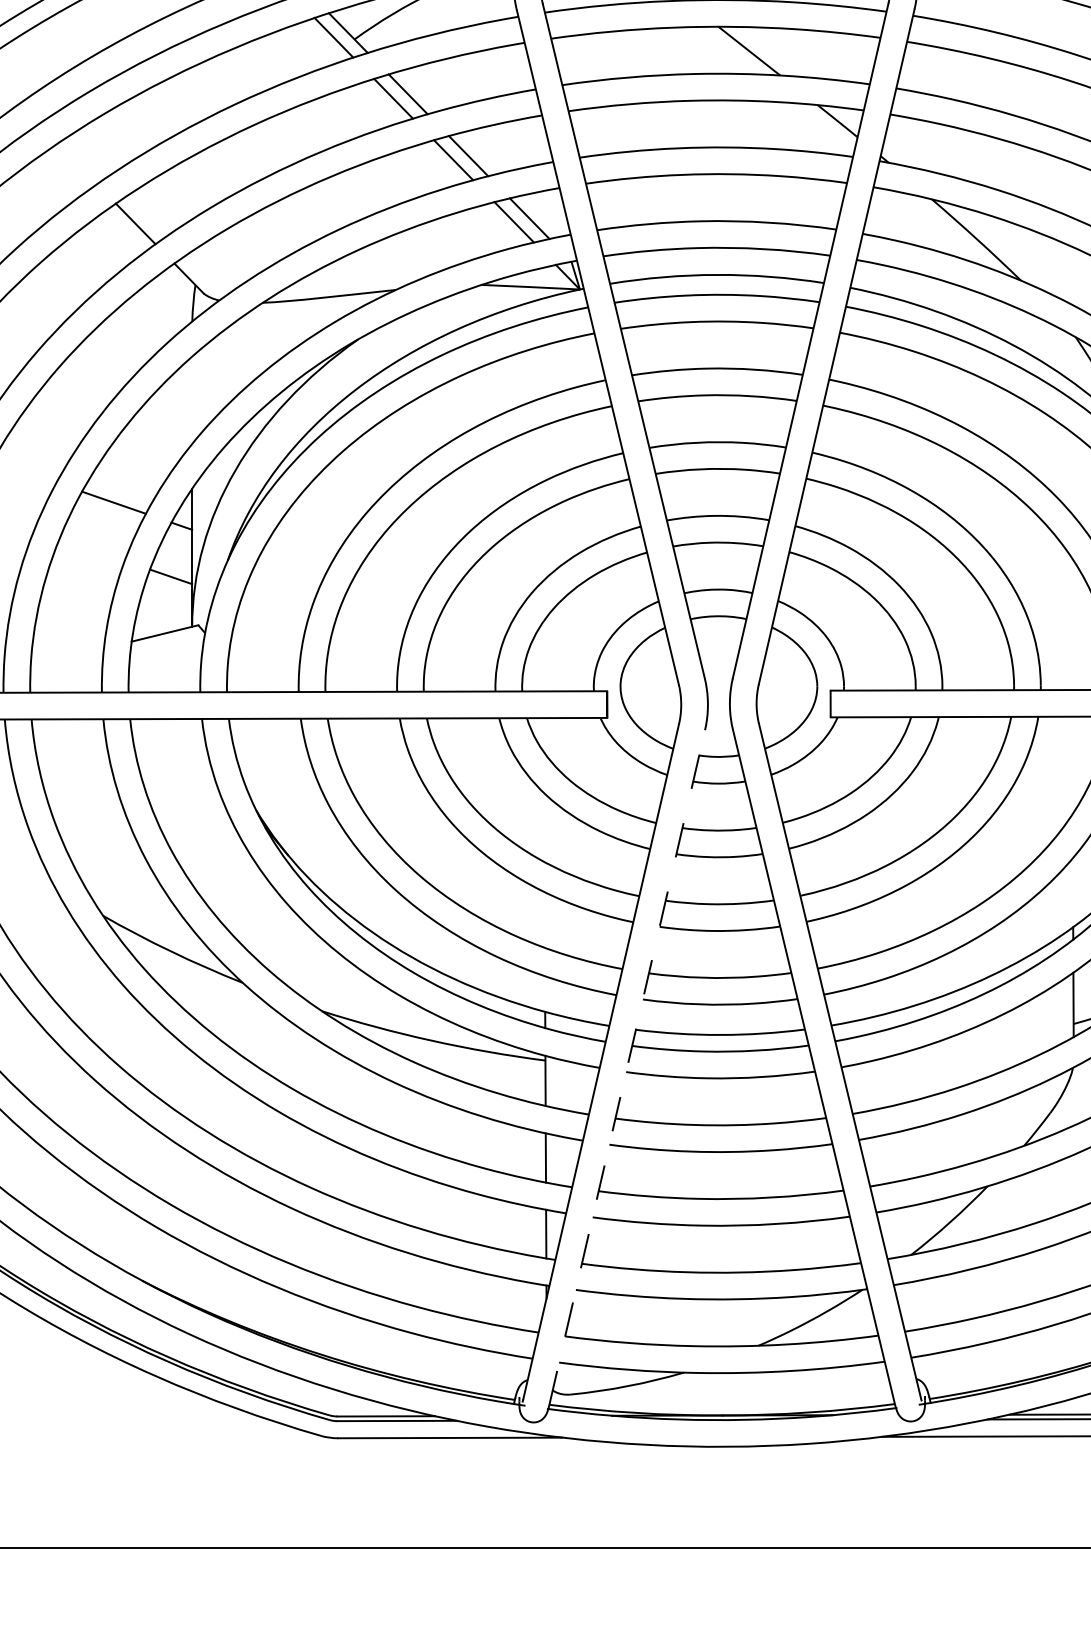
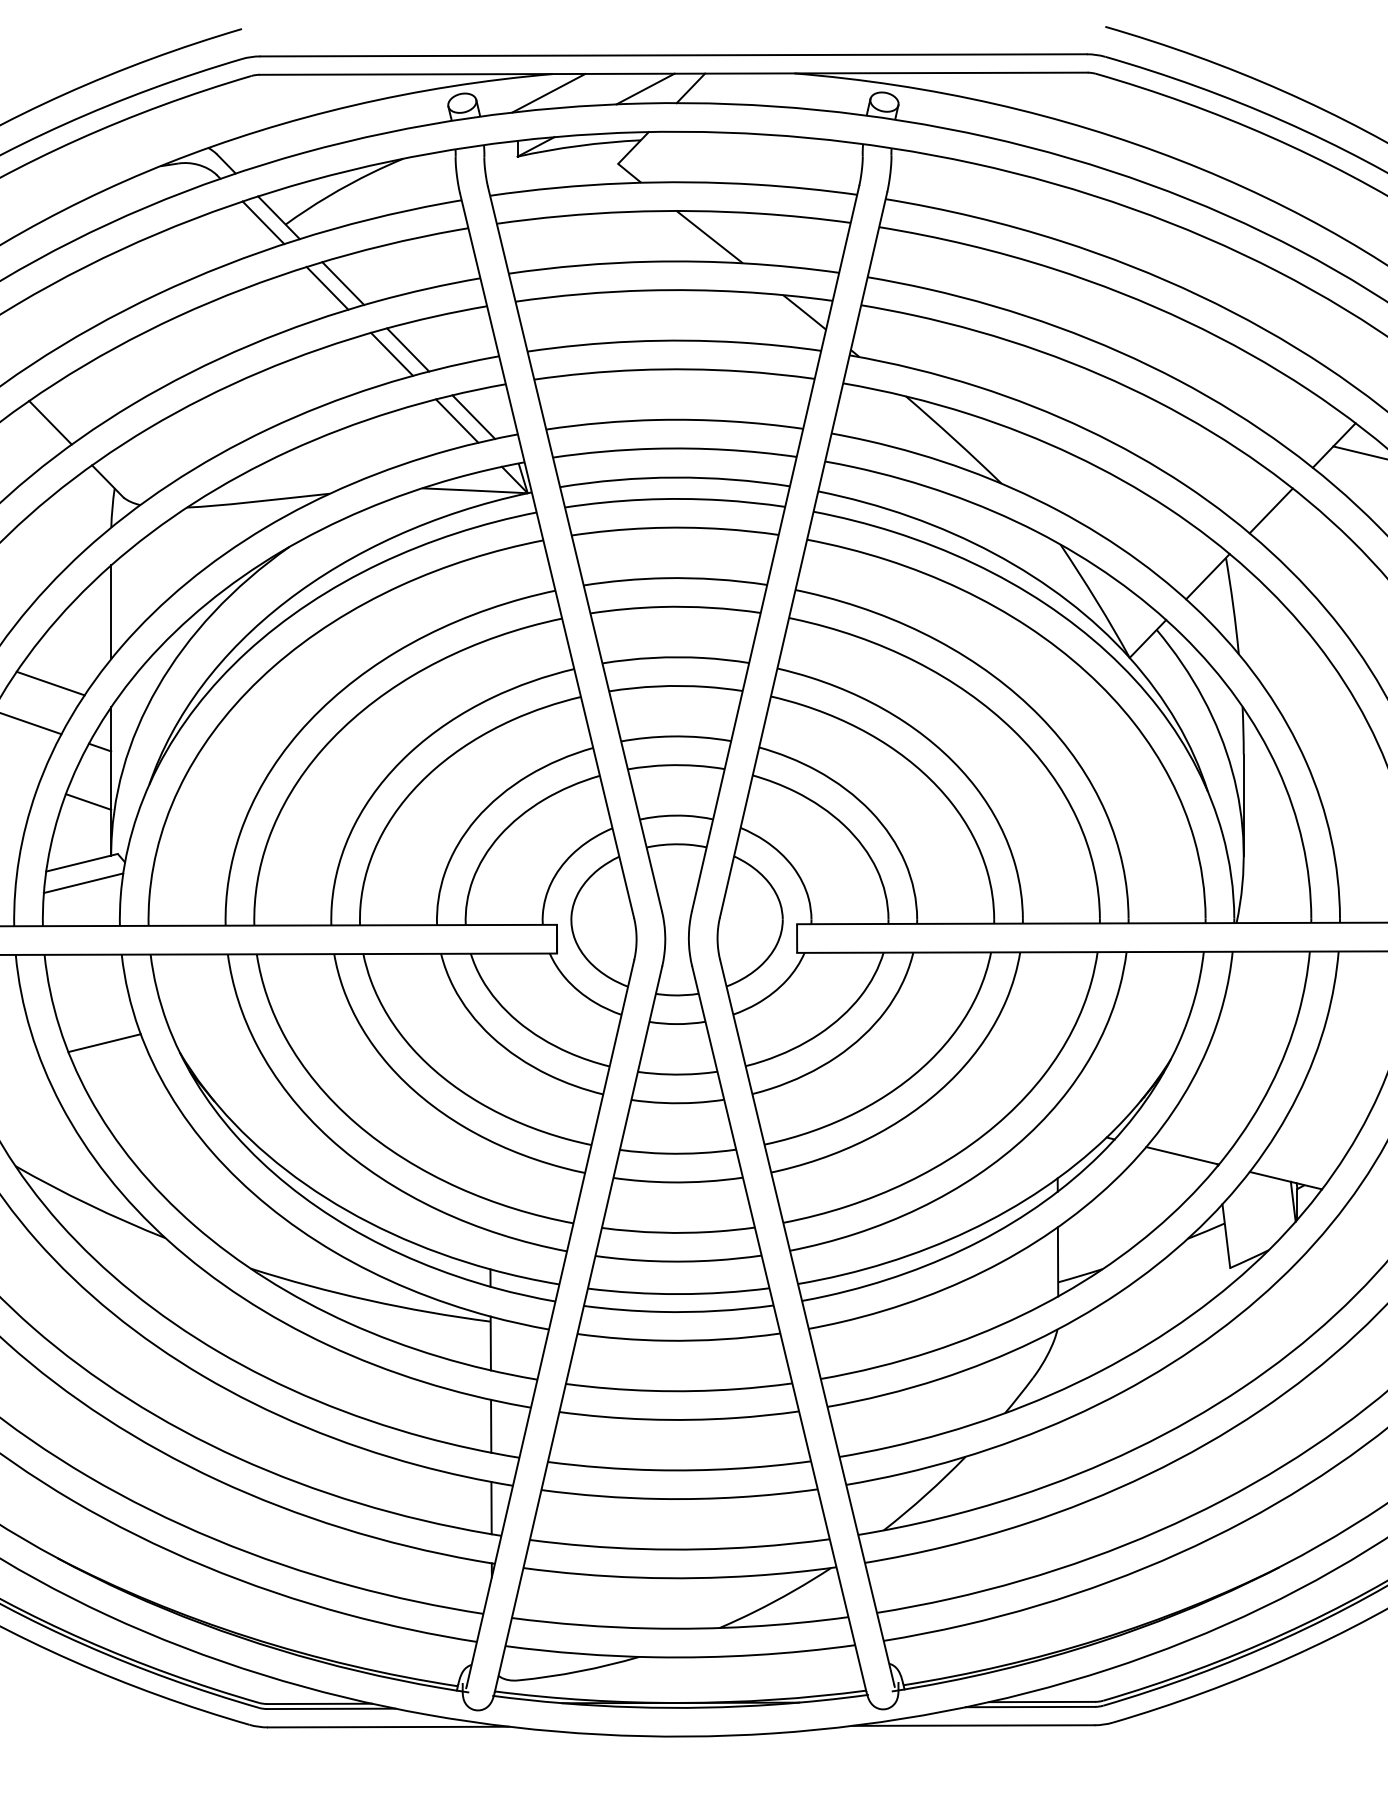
line: (192, 400) -> (111, 612), added
line: (135, 466) -> (50, 683), added
line: (166, 652) -> (83, 883), added
line: (185, 801) -> (104, 1043), added
line: (627, 1066) -> (578, 1328), dashed -> solid

